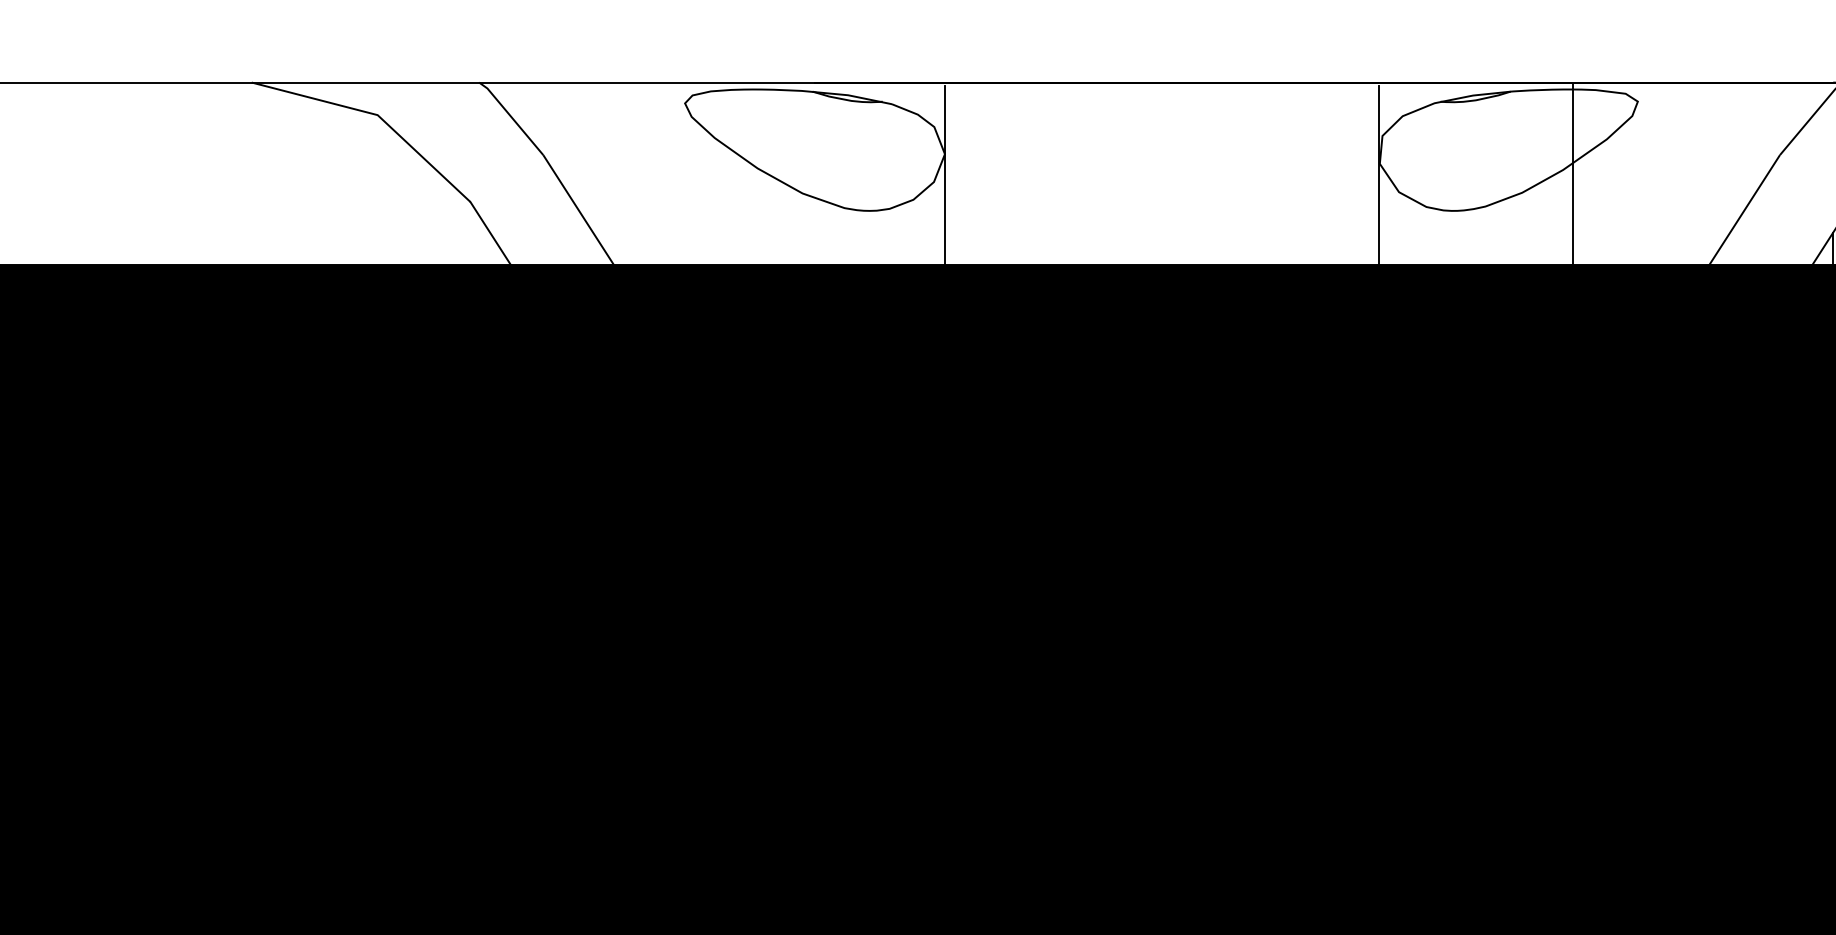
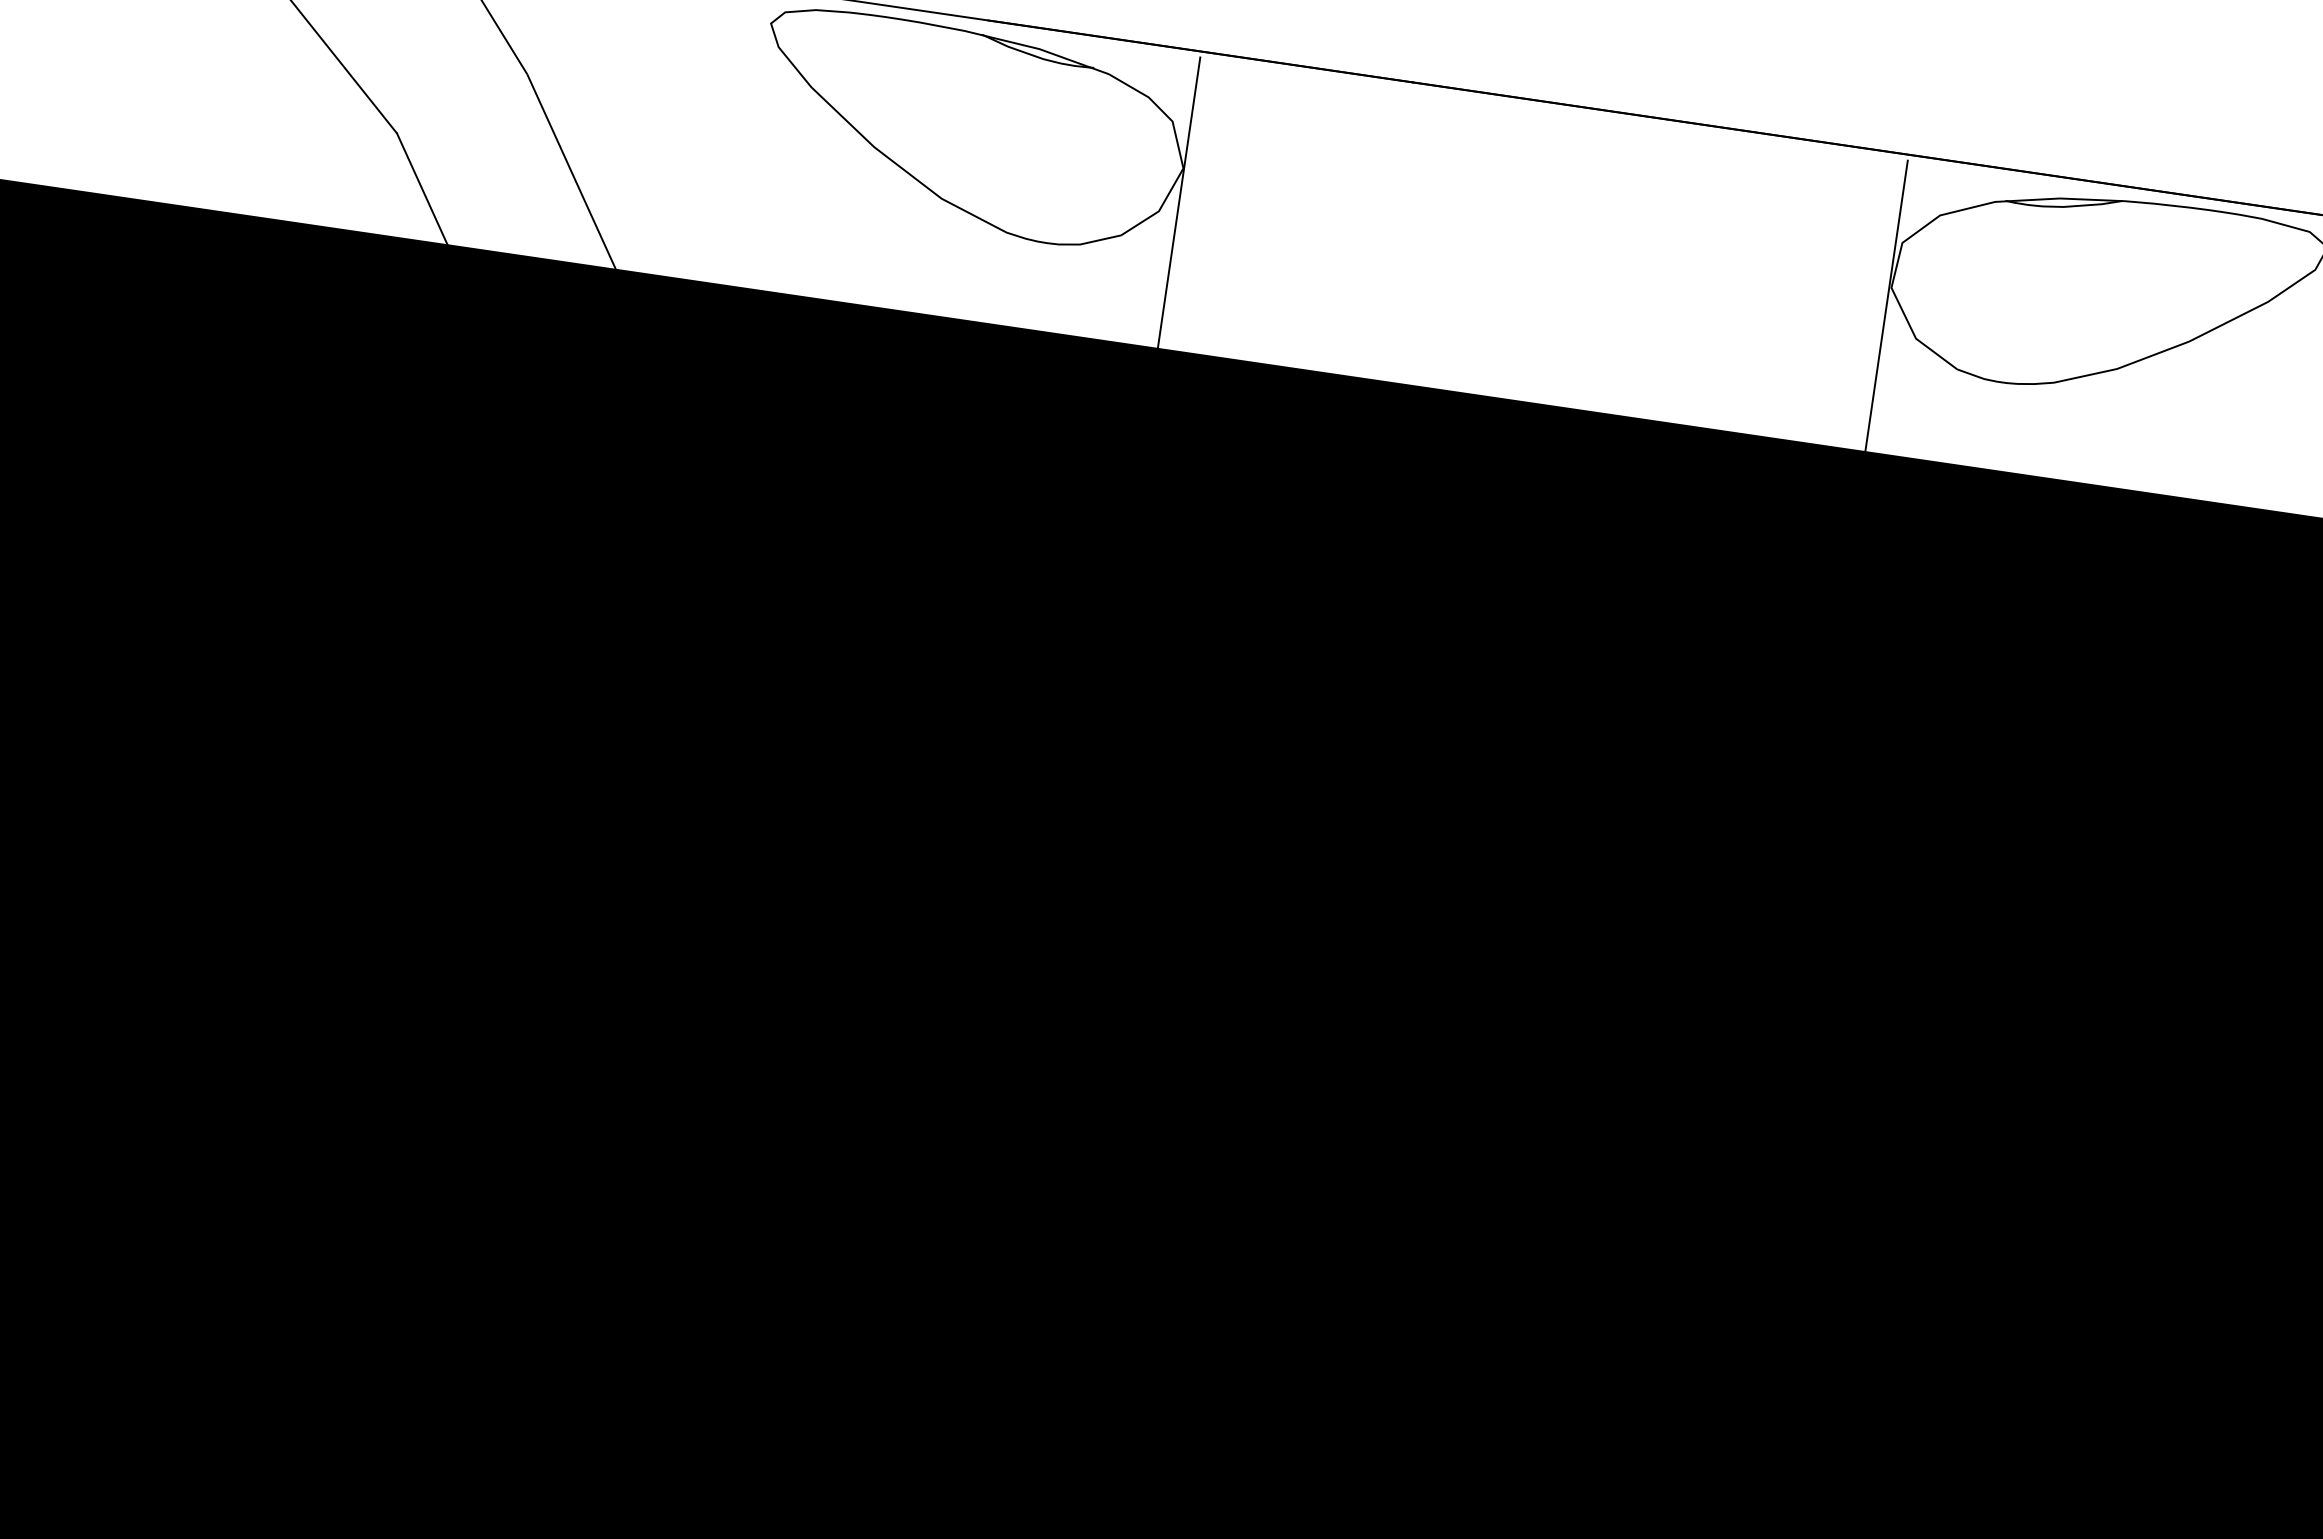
line: (1573, 177) -> (2204, 356), removed

